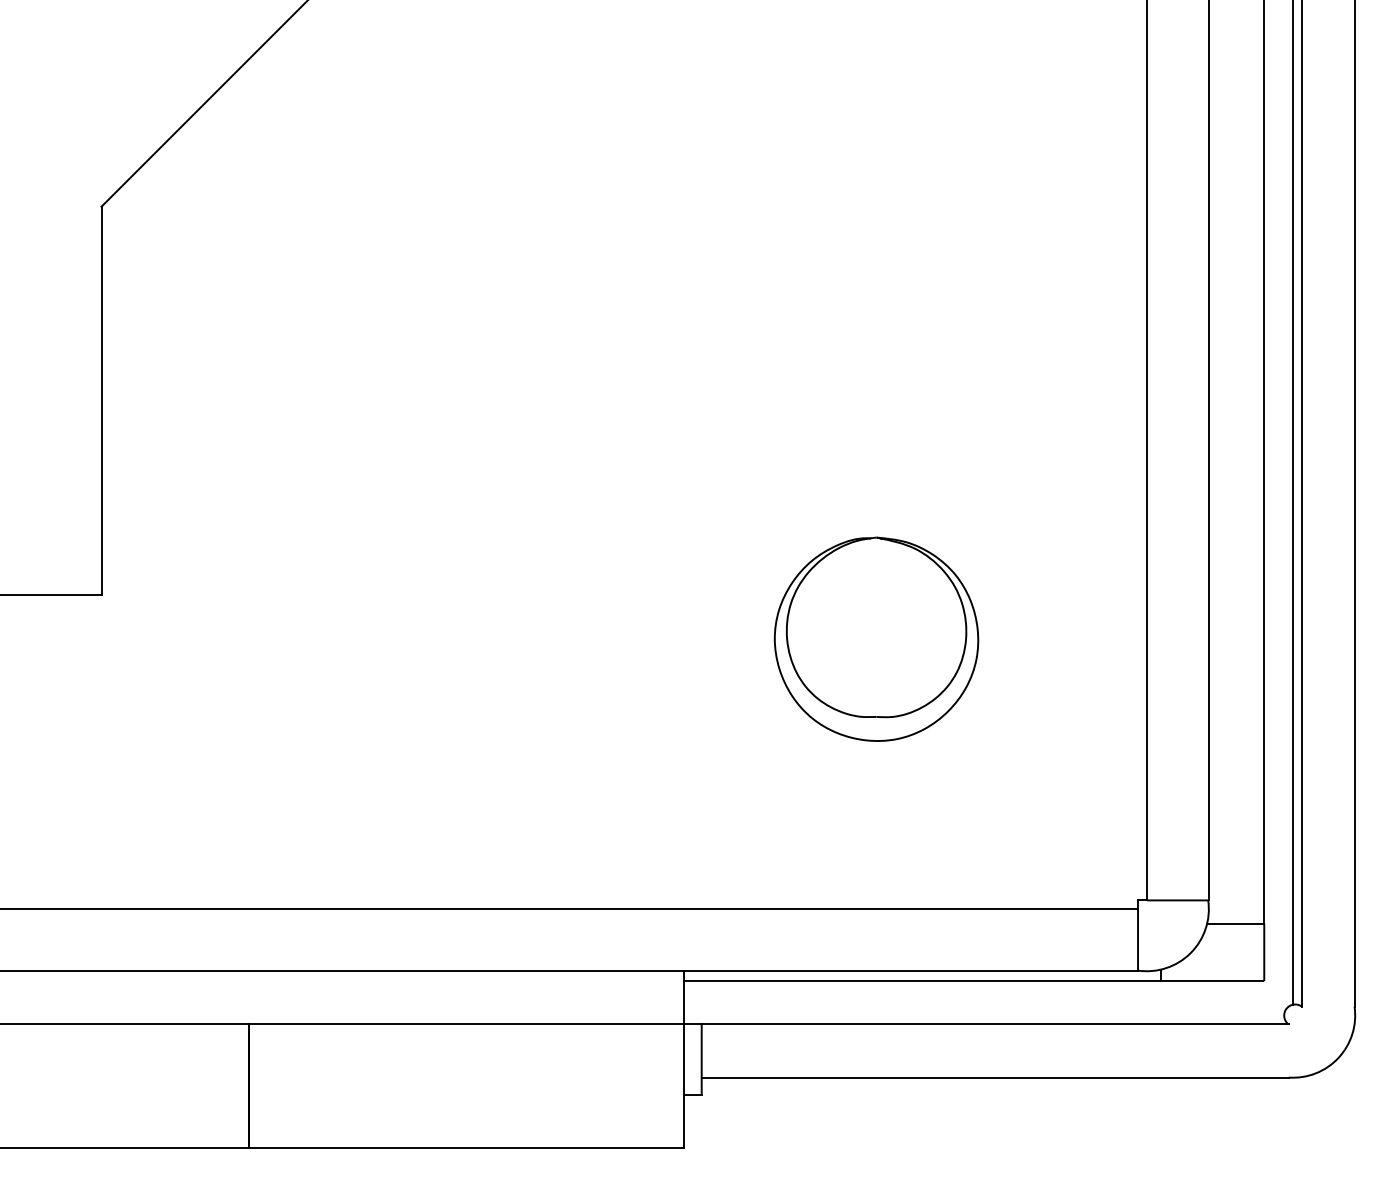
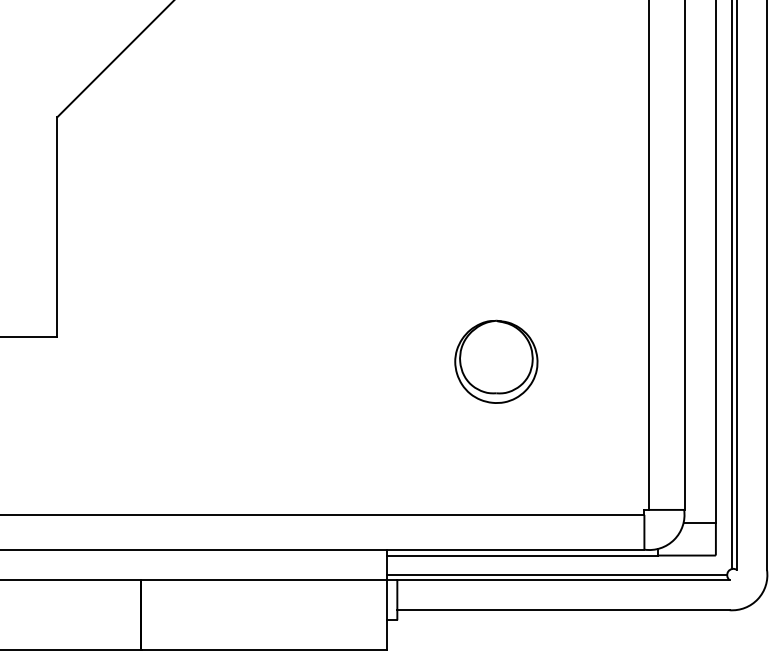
part: (876, 638) -> (496, 361), size x0.71
line: (984, 1016) -> (557, 575), added

